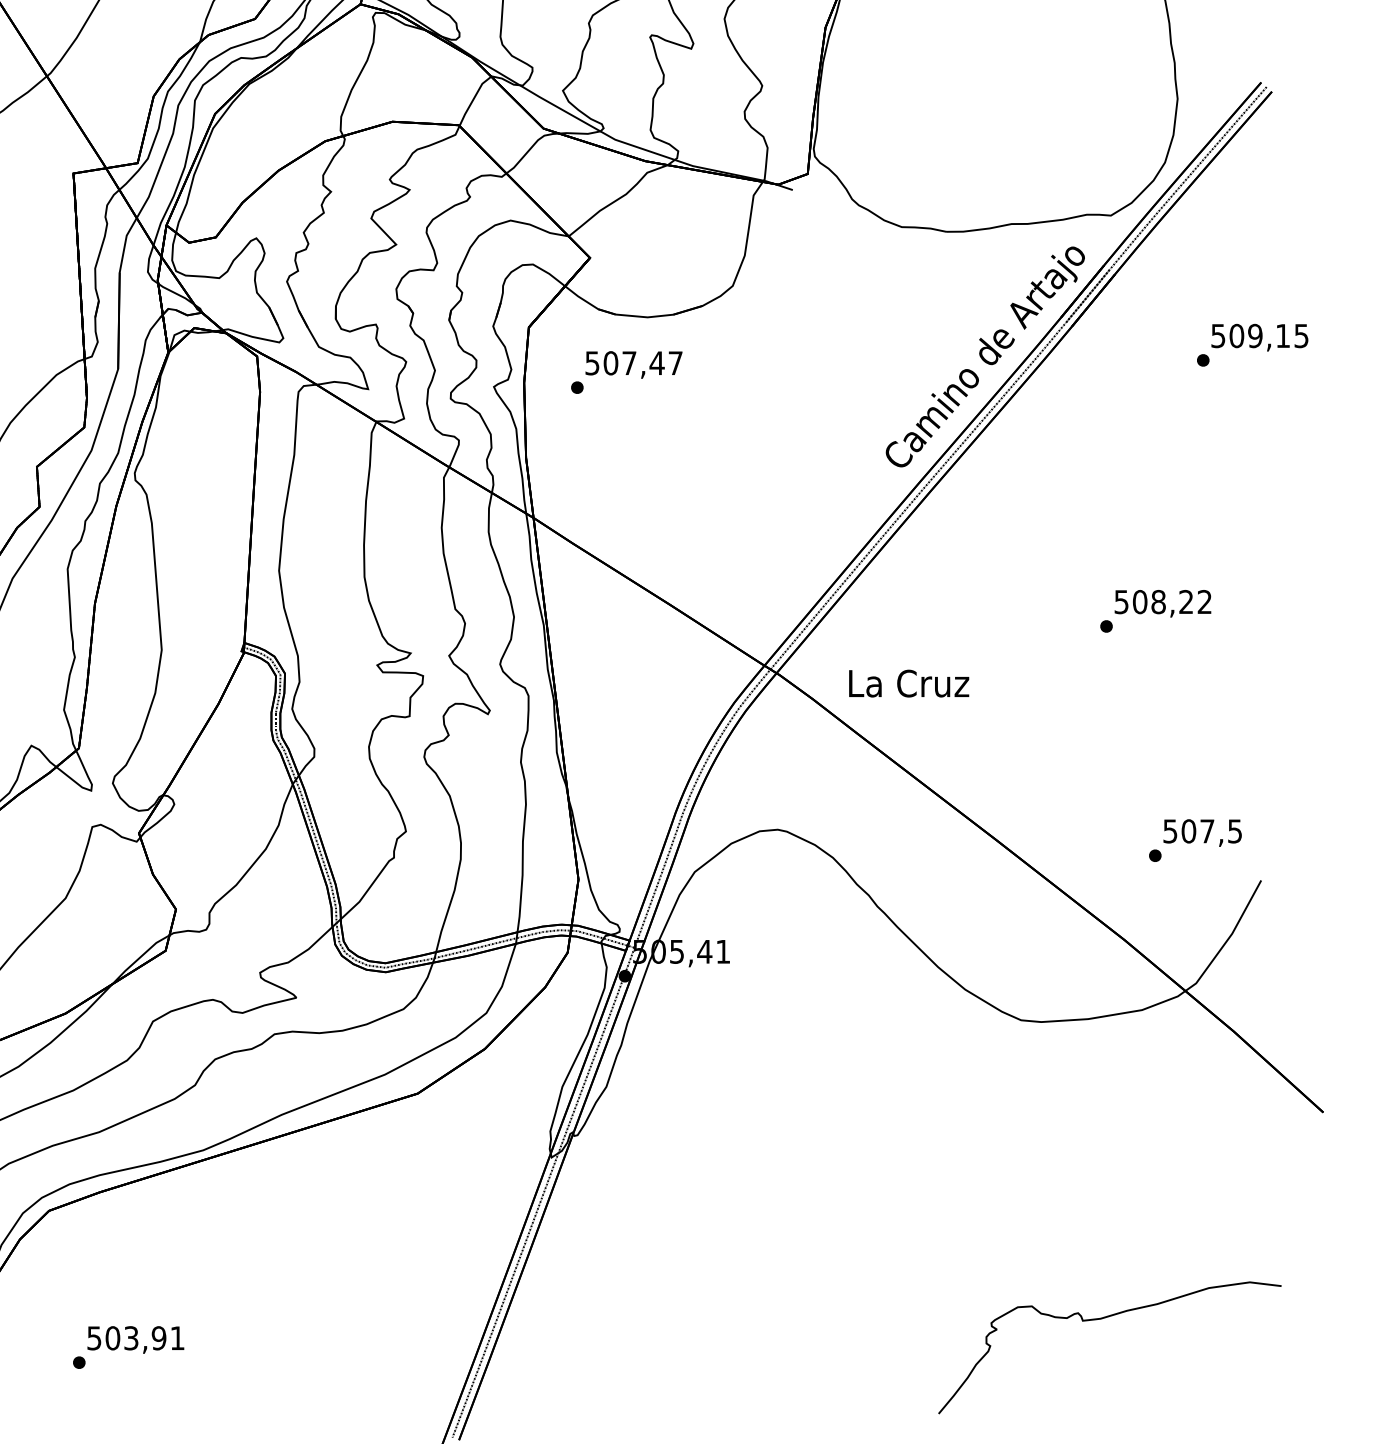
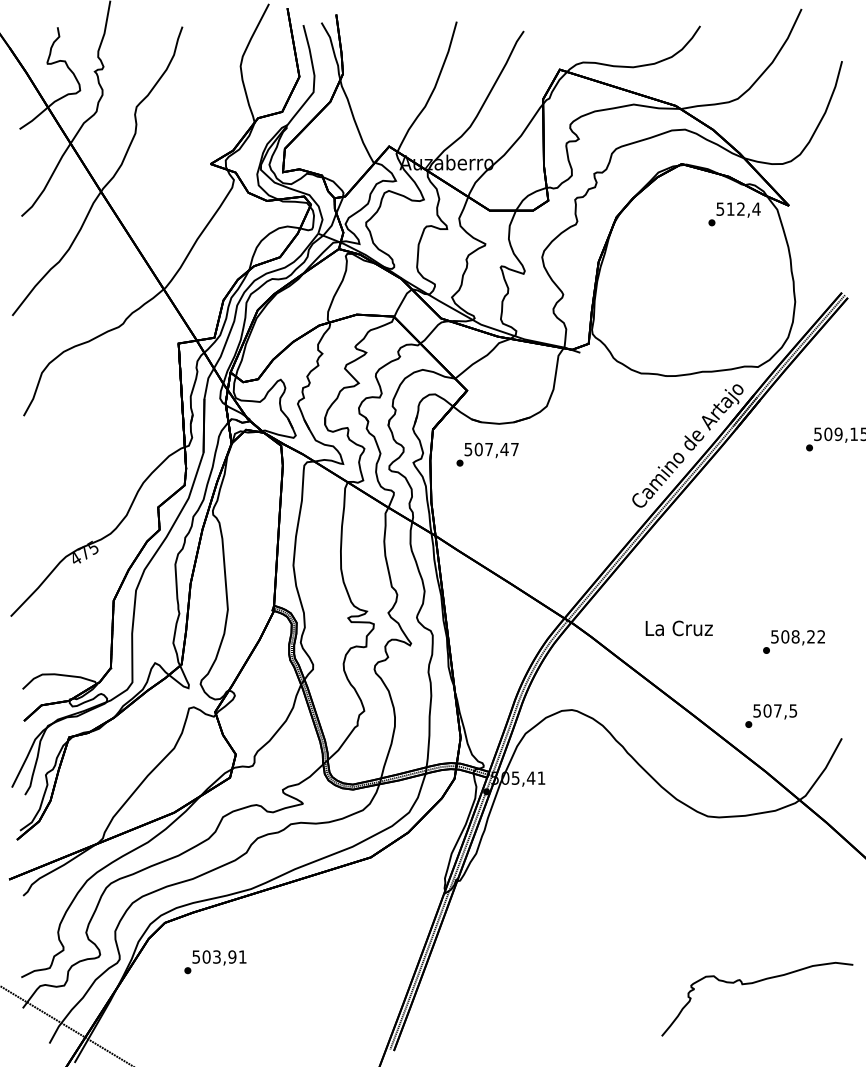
text: (1154, 610) -> (793, 641), moved
text: (907, 683) -> (678, 628), moved
text: (1195, 839) -> (771, 715), moved
text: (128, 1348) -> (215, 962), moved

